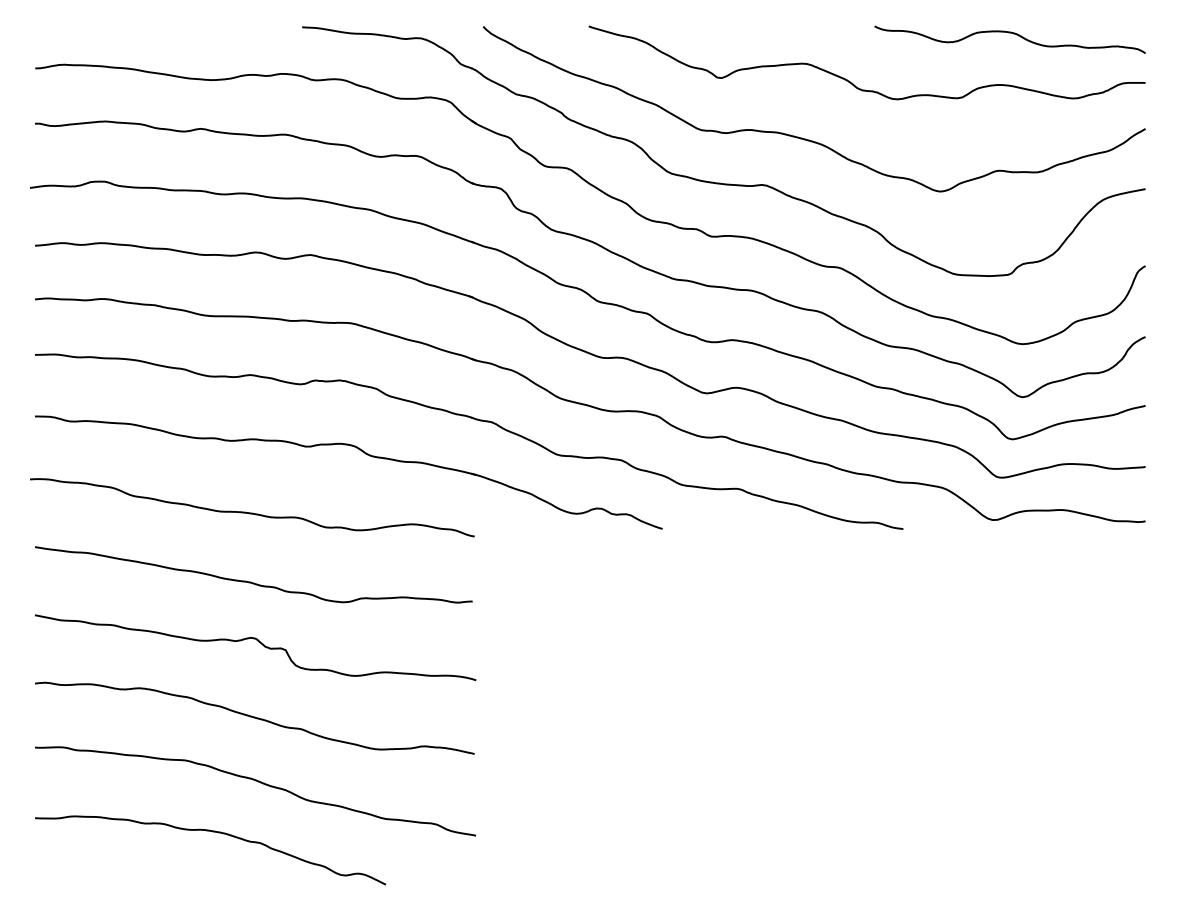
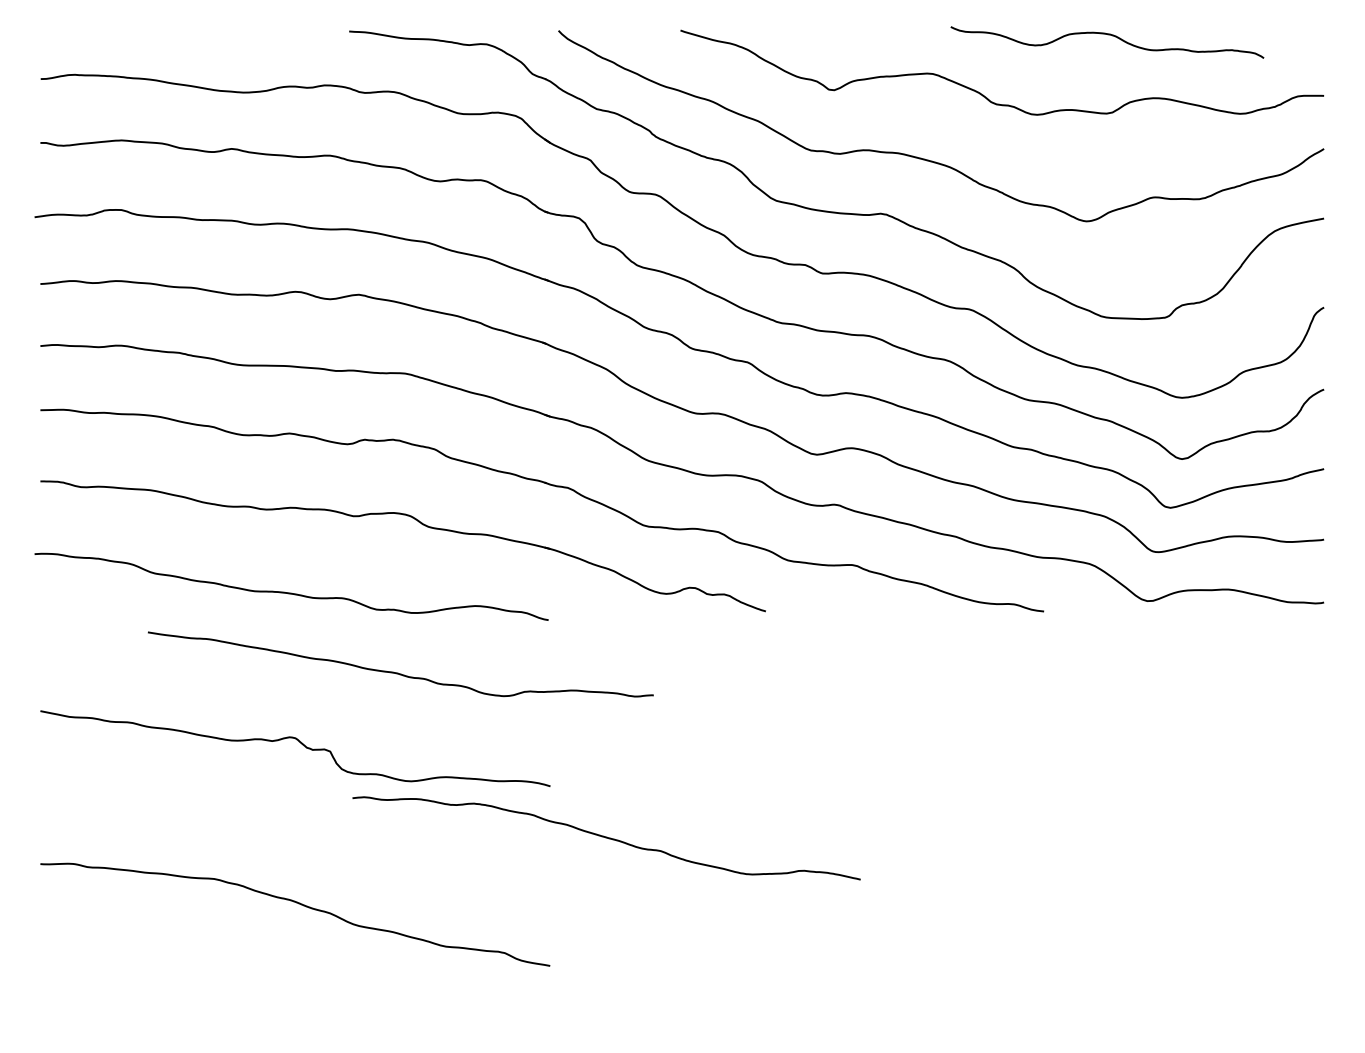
curve: (1009, 33) -> (1106, 35), moved
curve: (251, 581) -> (398, 672), moved
curve: (254, 717) -> (606, 837), moved
curve: (212, 832) -> (245, 962), removed

